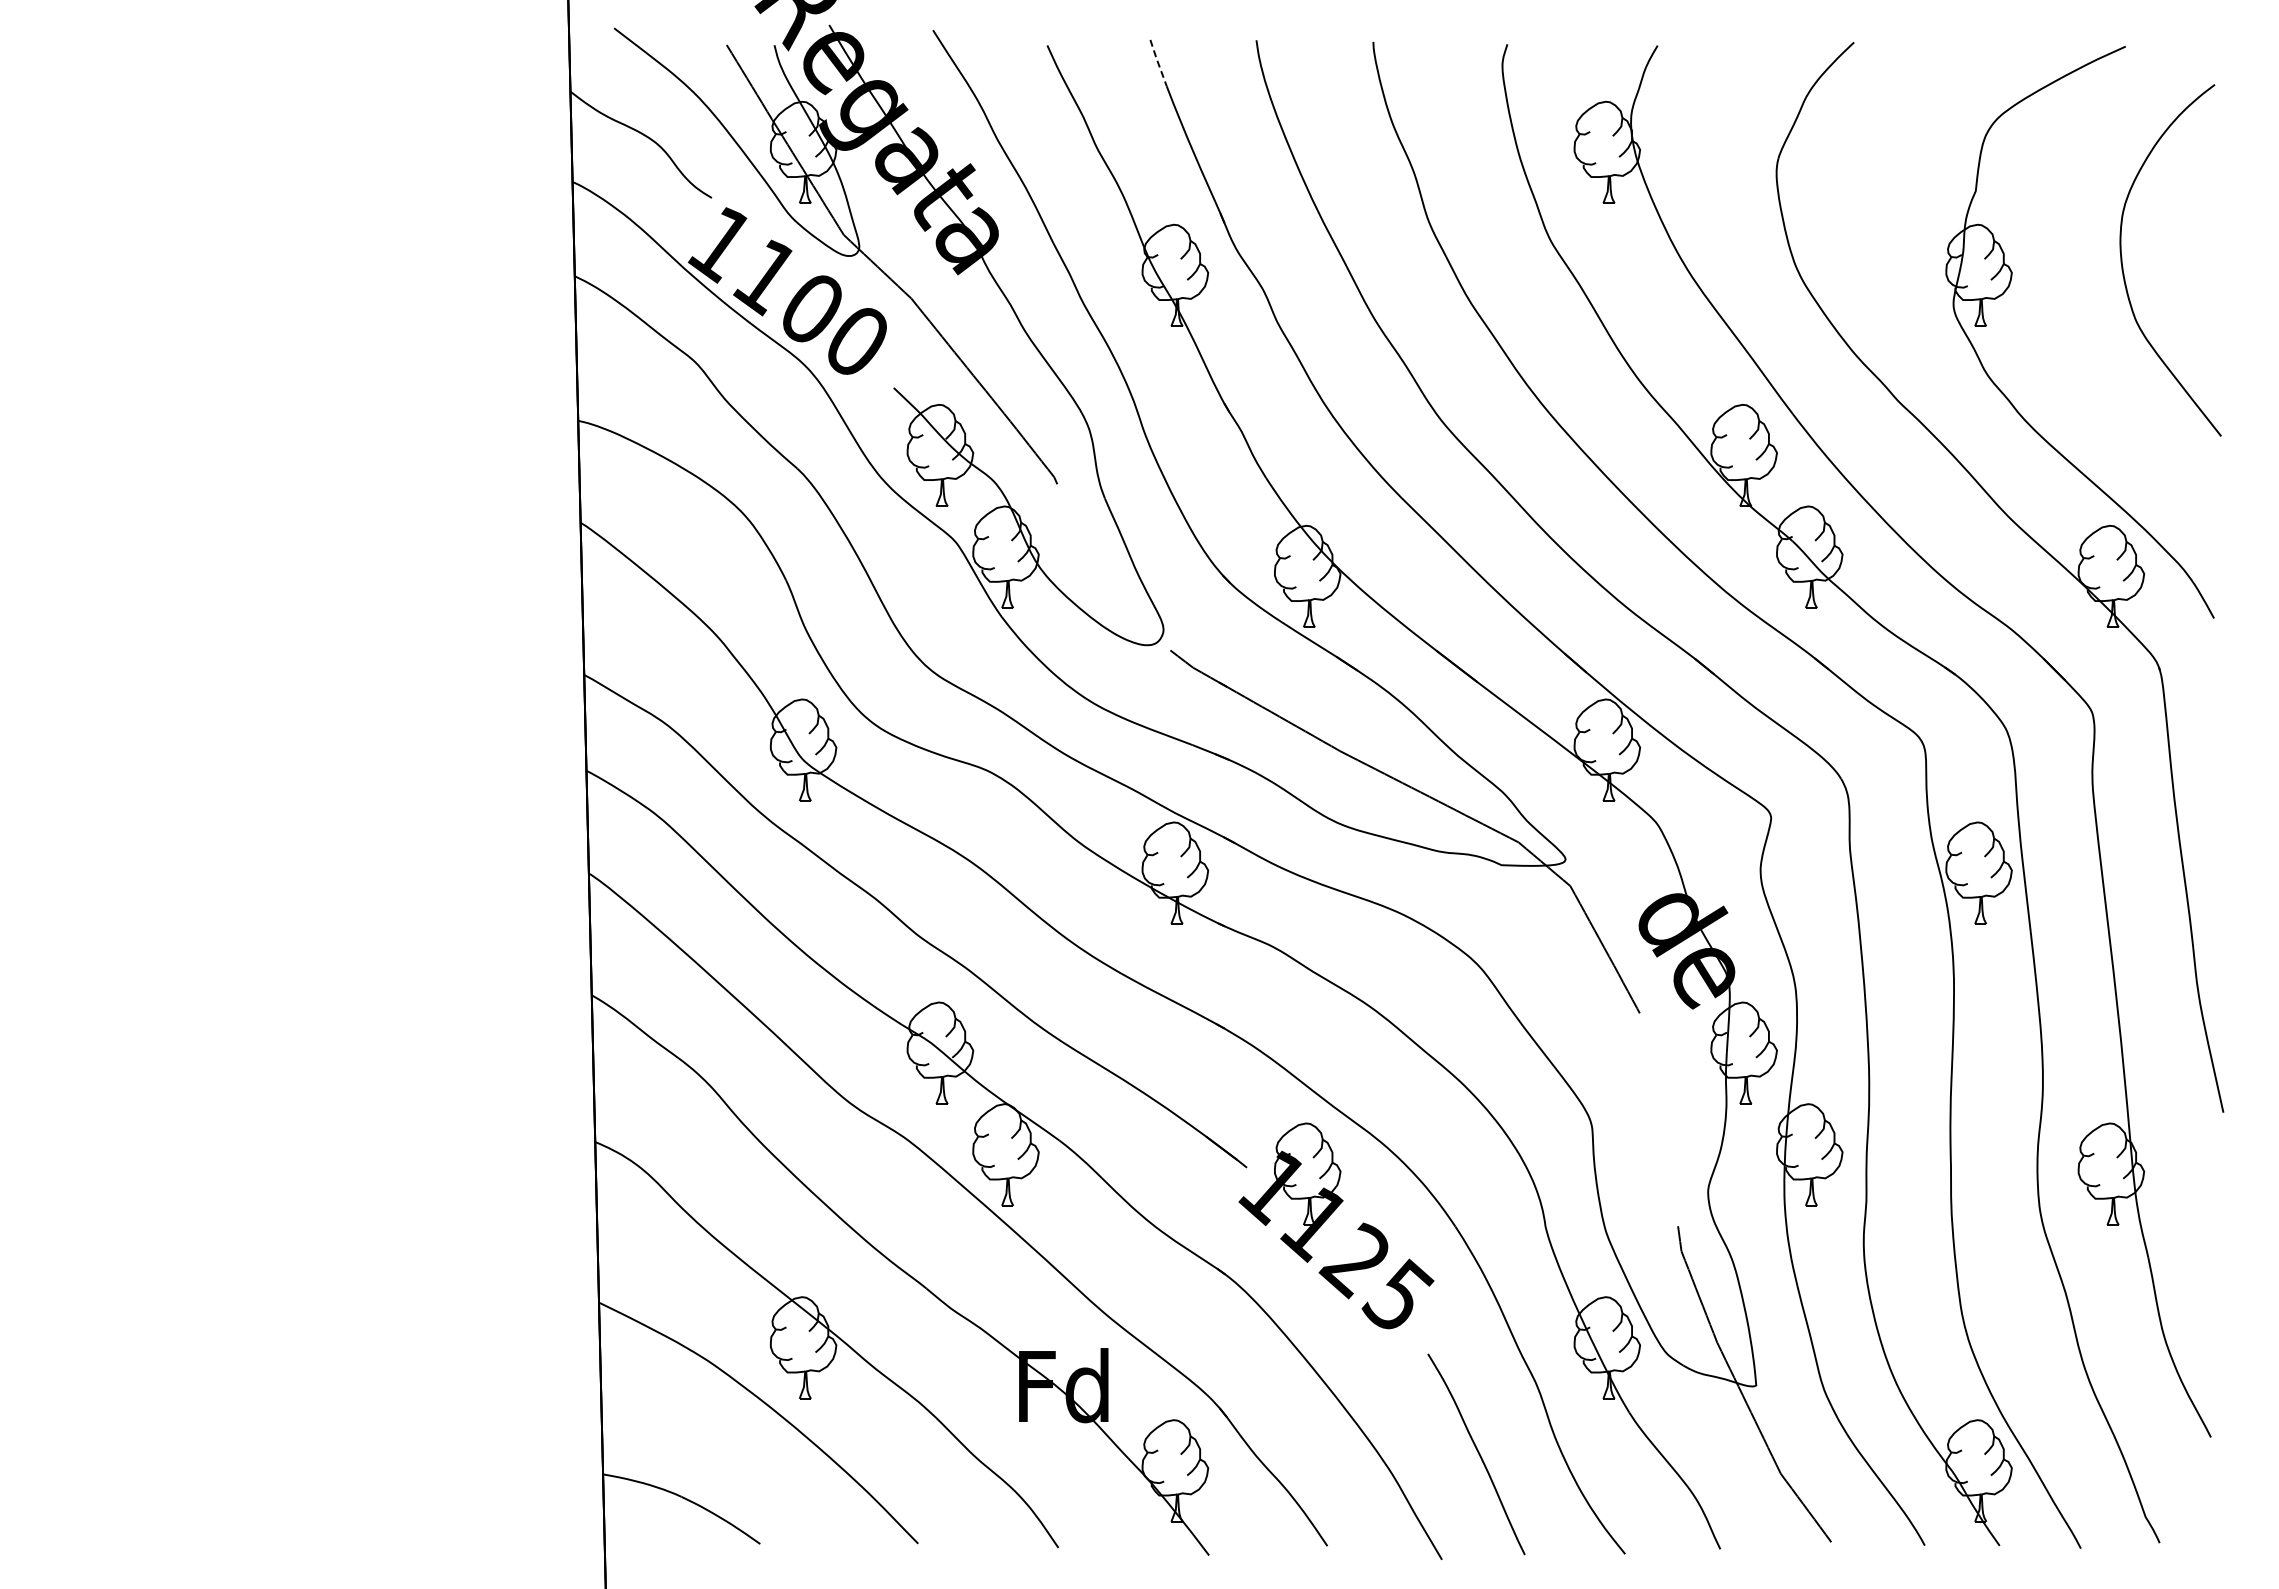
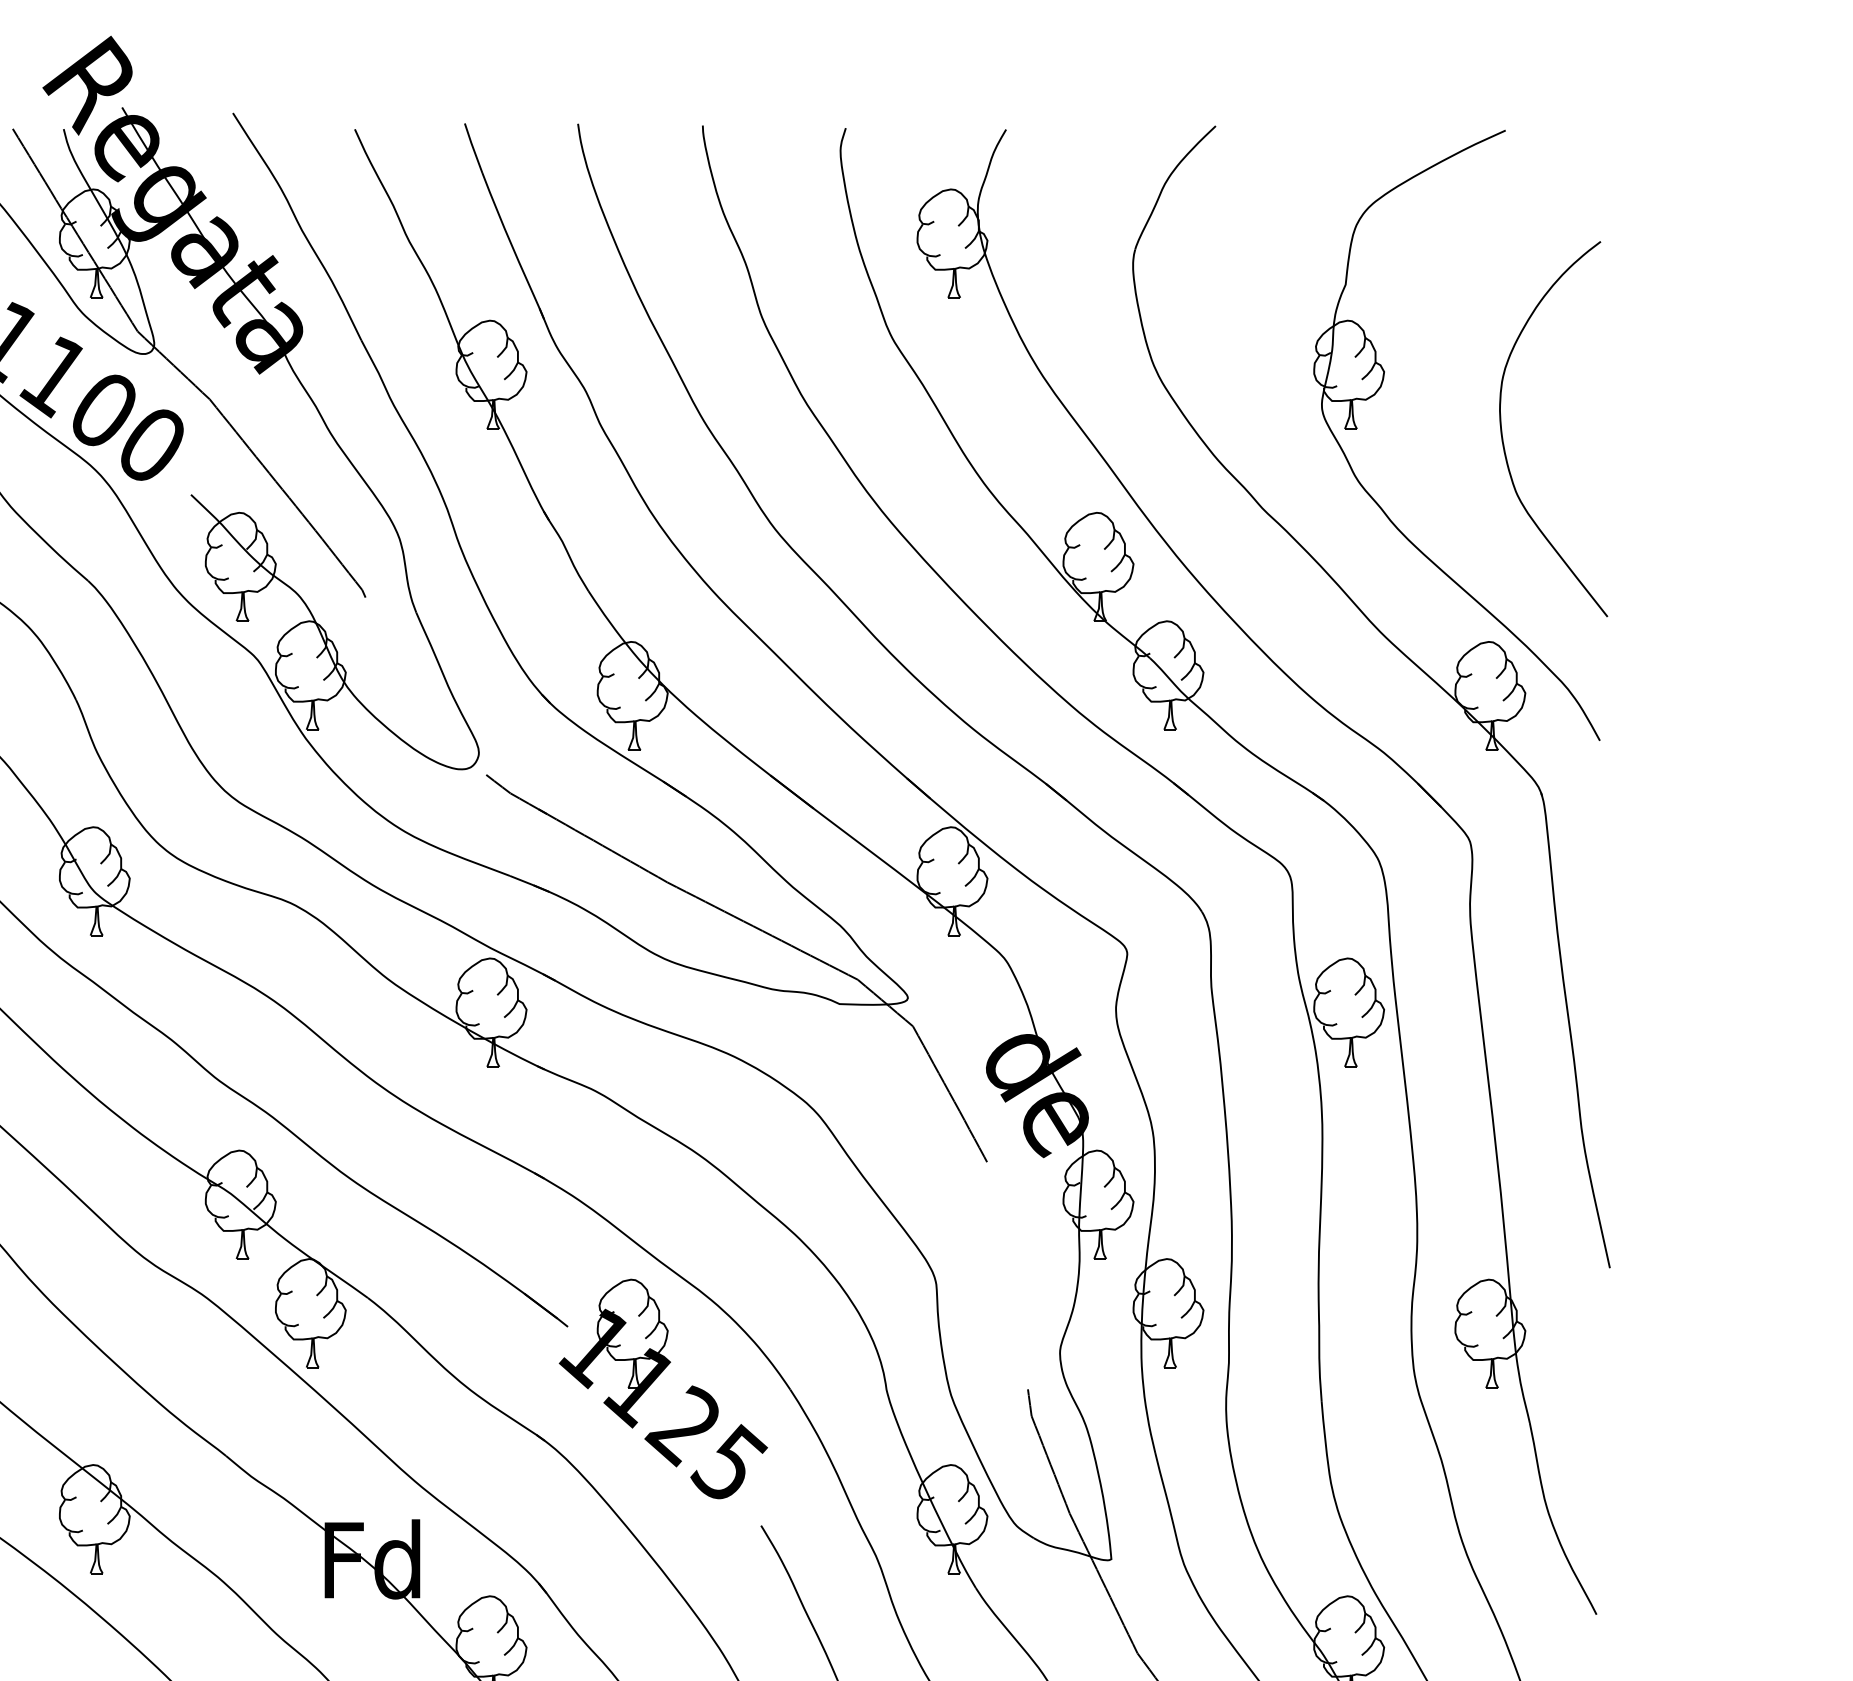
line: (1158, 62) -> (473, 147), dashed -> solid
curve: (2123, 266) -> (1503, 435), moved

